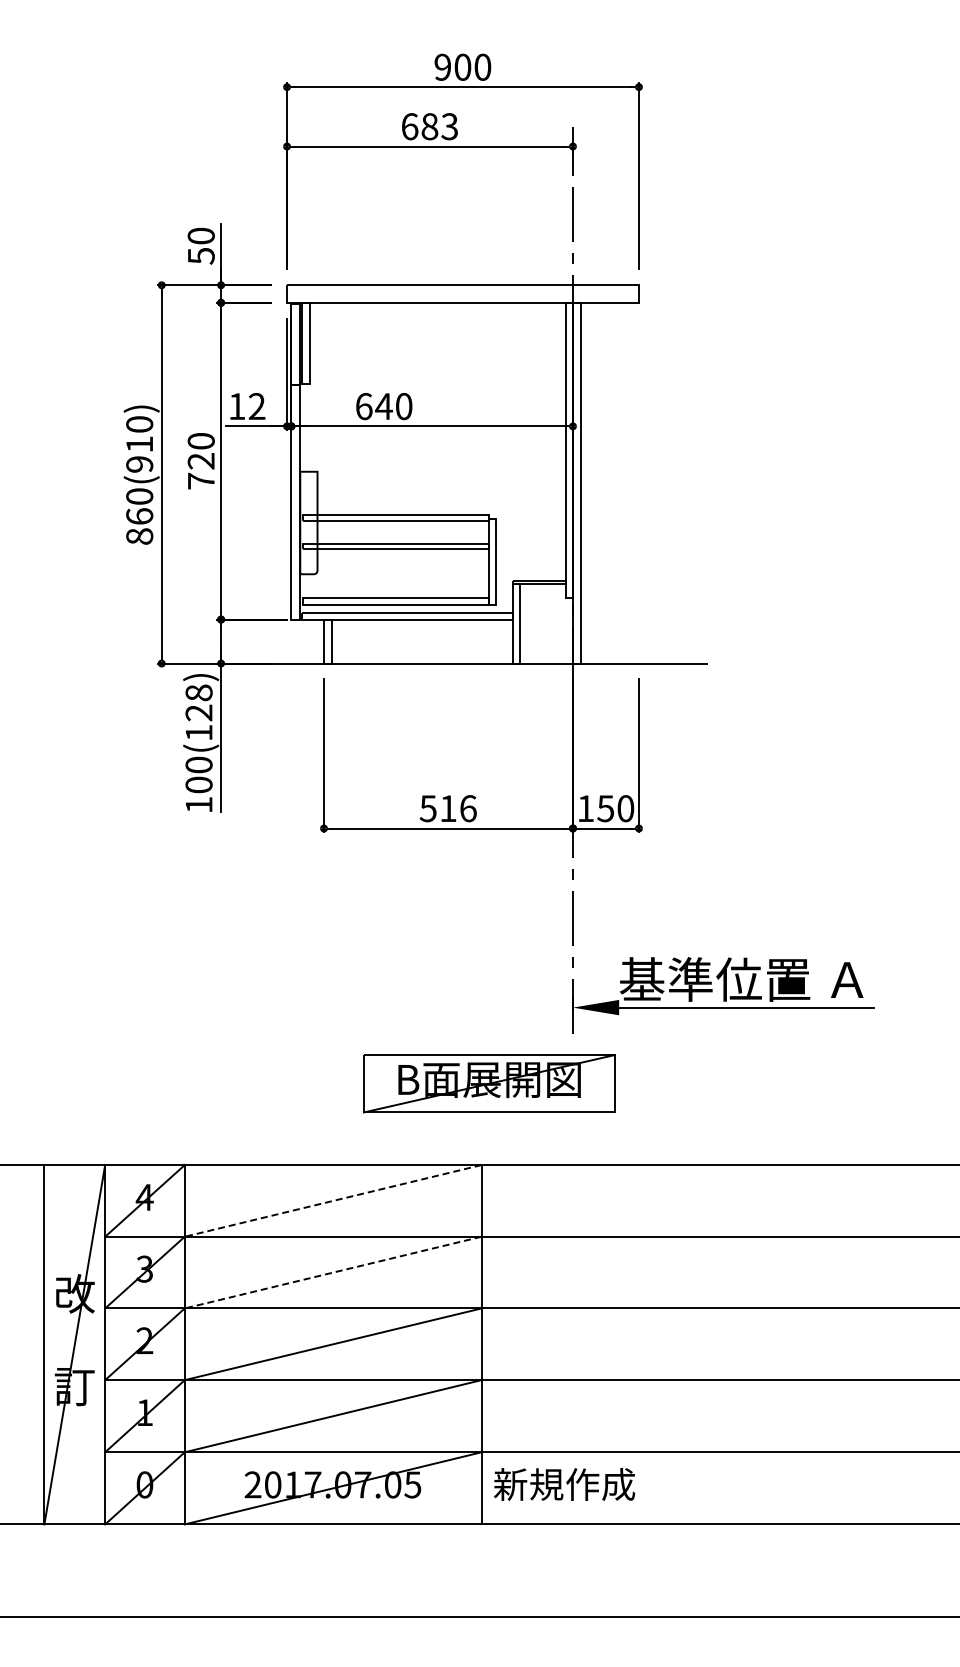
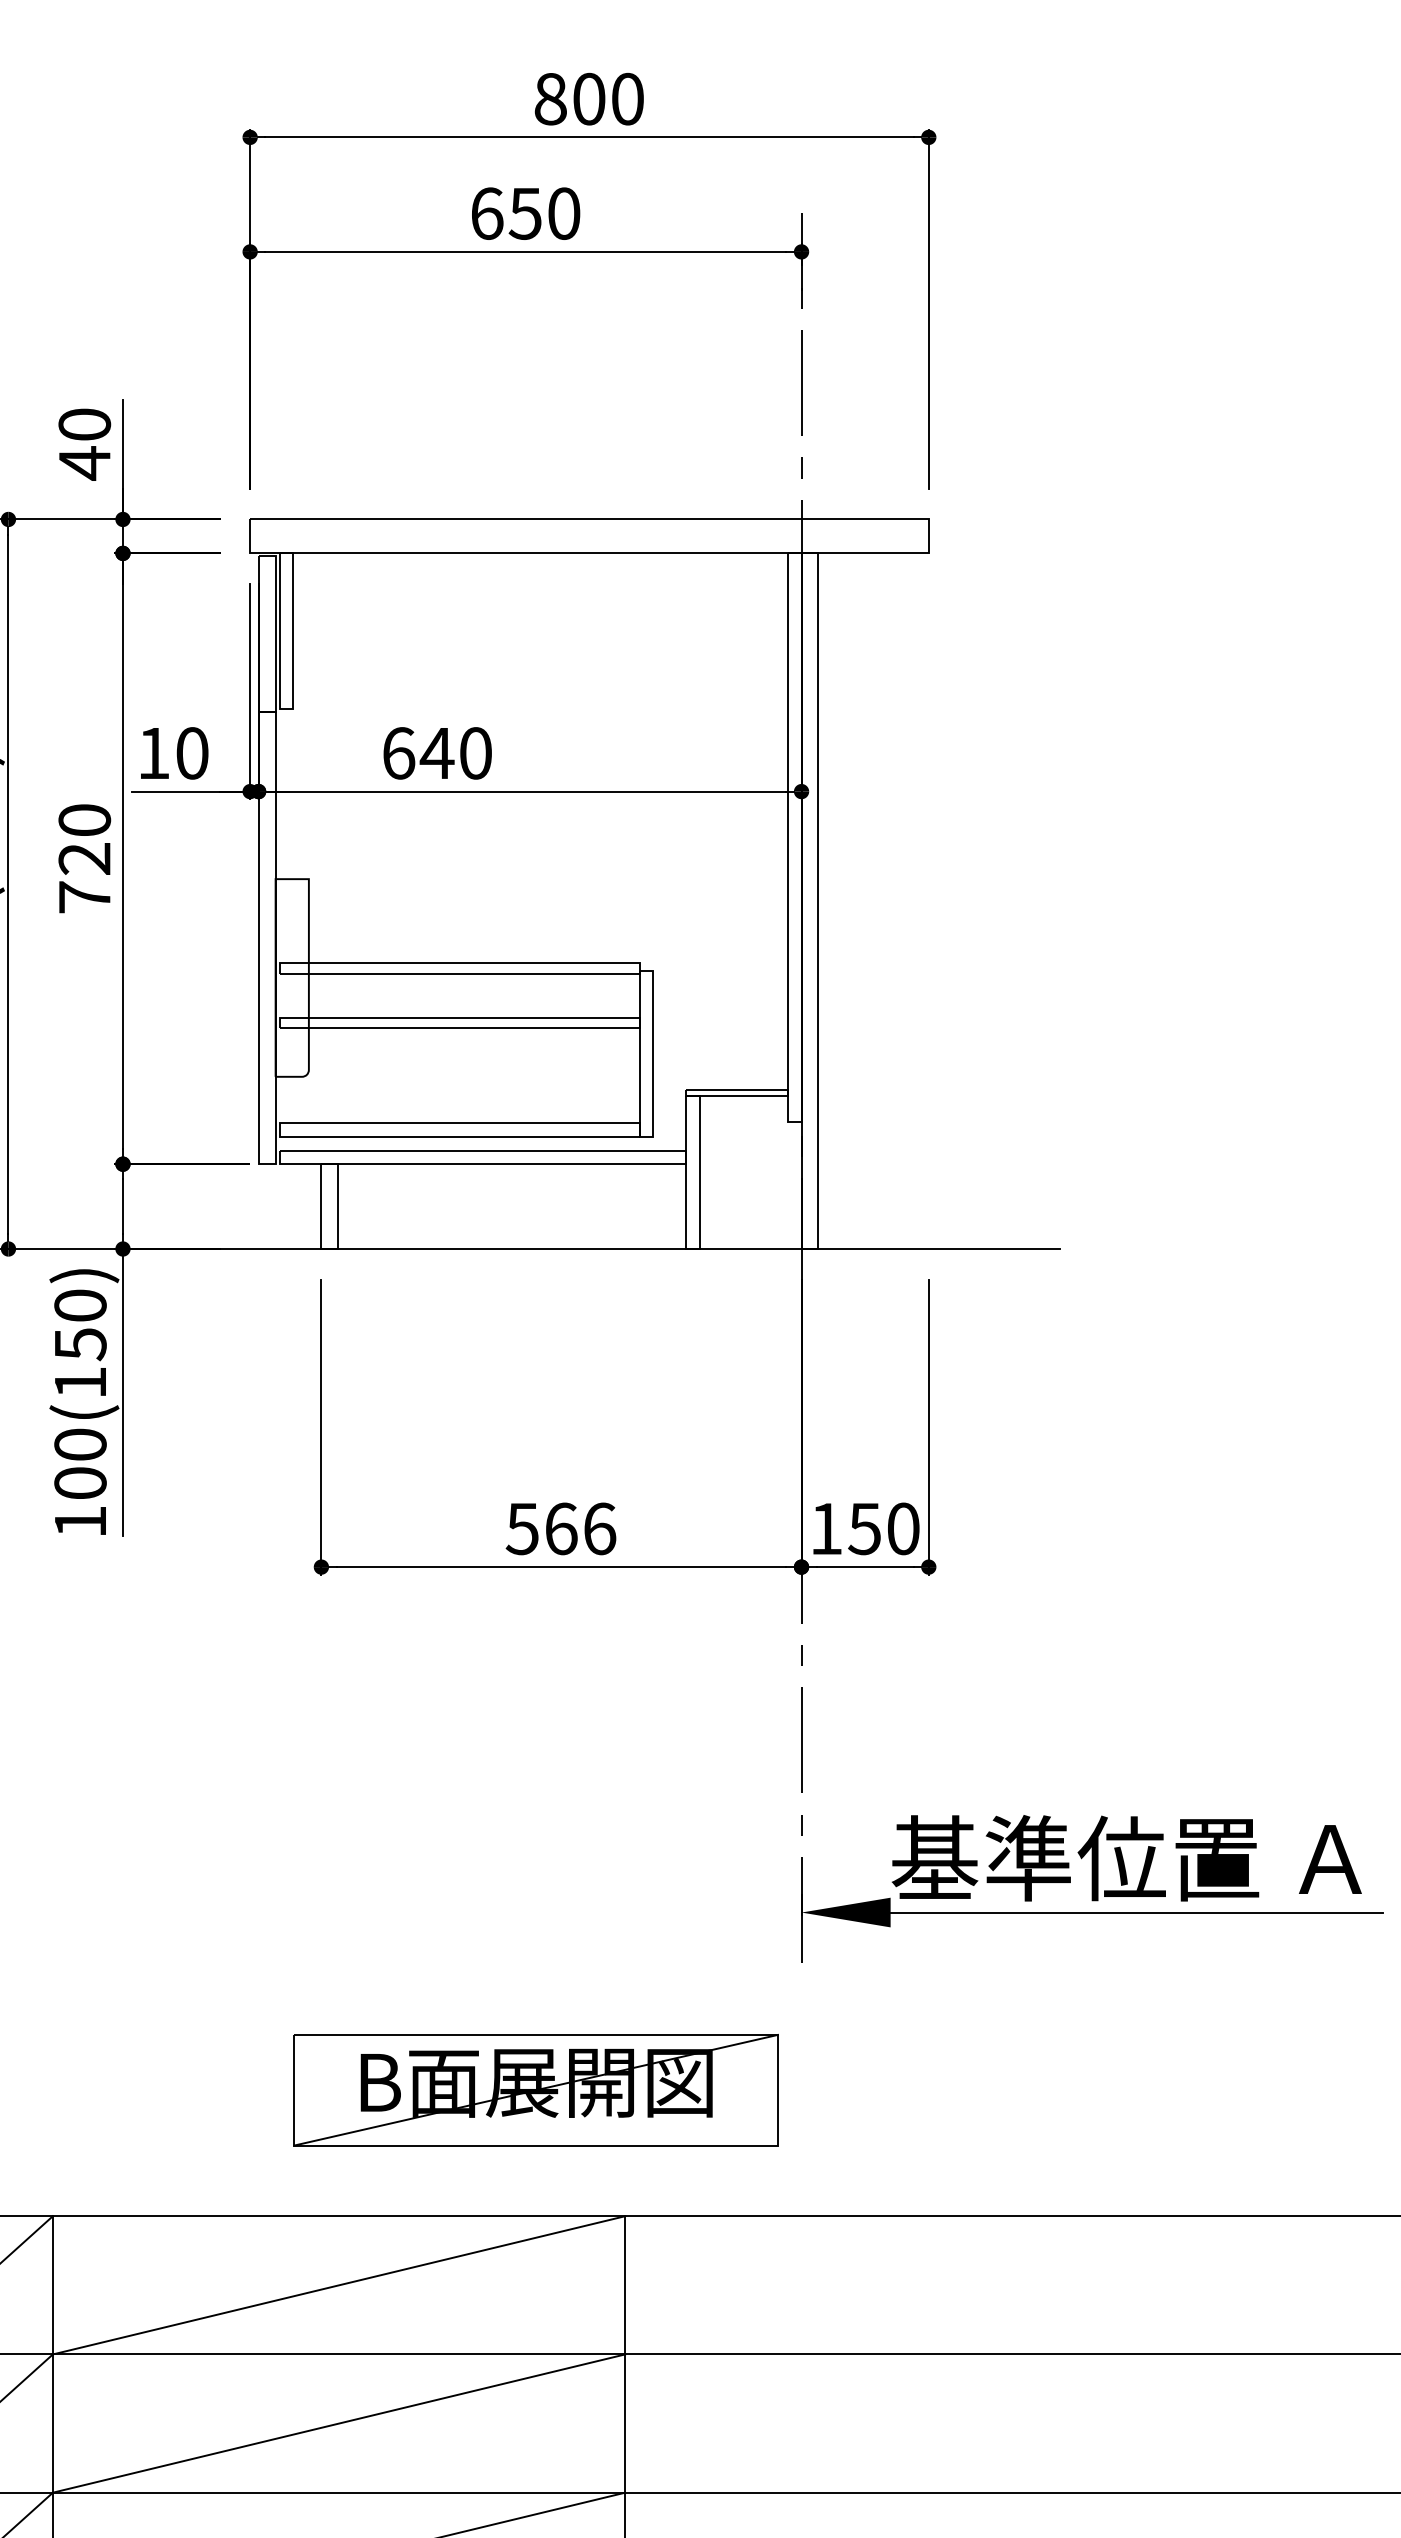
text: (442, 66) -> (549, 97), 900 -> 800
text: (439, 126) -> (544, 213), 683 -> 650
text: (201, 256) -> (85, 464), 50 -> 40
text: (256, 406) -> (191, 753), 12 -> 10
text: (198, 702) -> (79, 1324), 100(128) -> 100(150)
text: (448, 808) -> (561, 1528), 516 -> 566
part: (489, 1083) -> (536, 2089), moved
line: (333, 1200) -> (339, 2284), dashed -> solid
line: (333, 1272) -> (339, 2423), dashed -> solid

